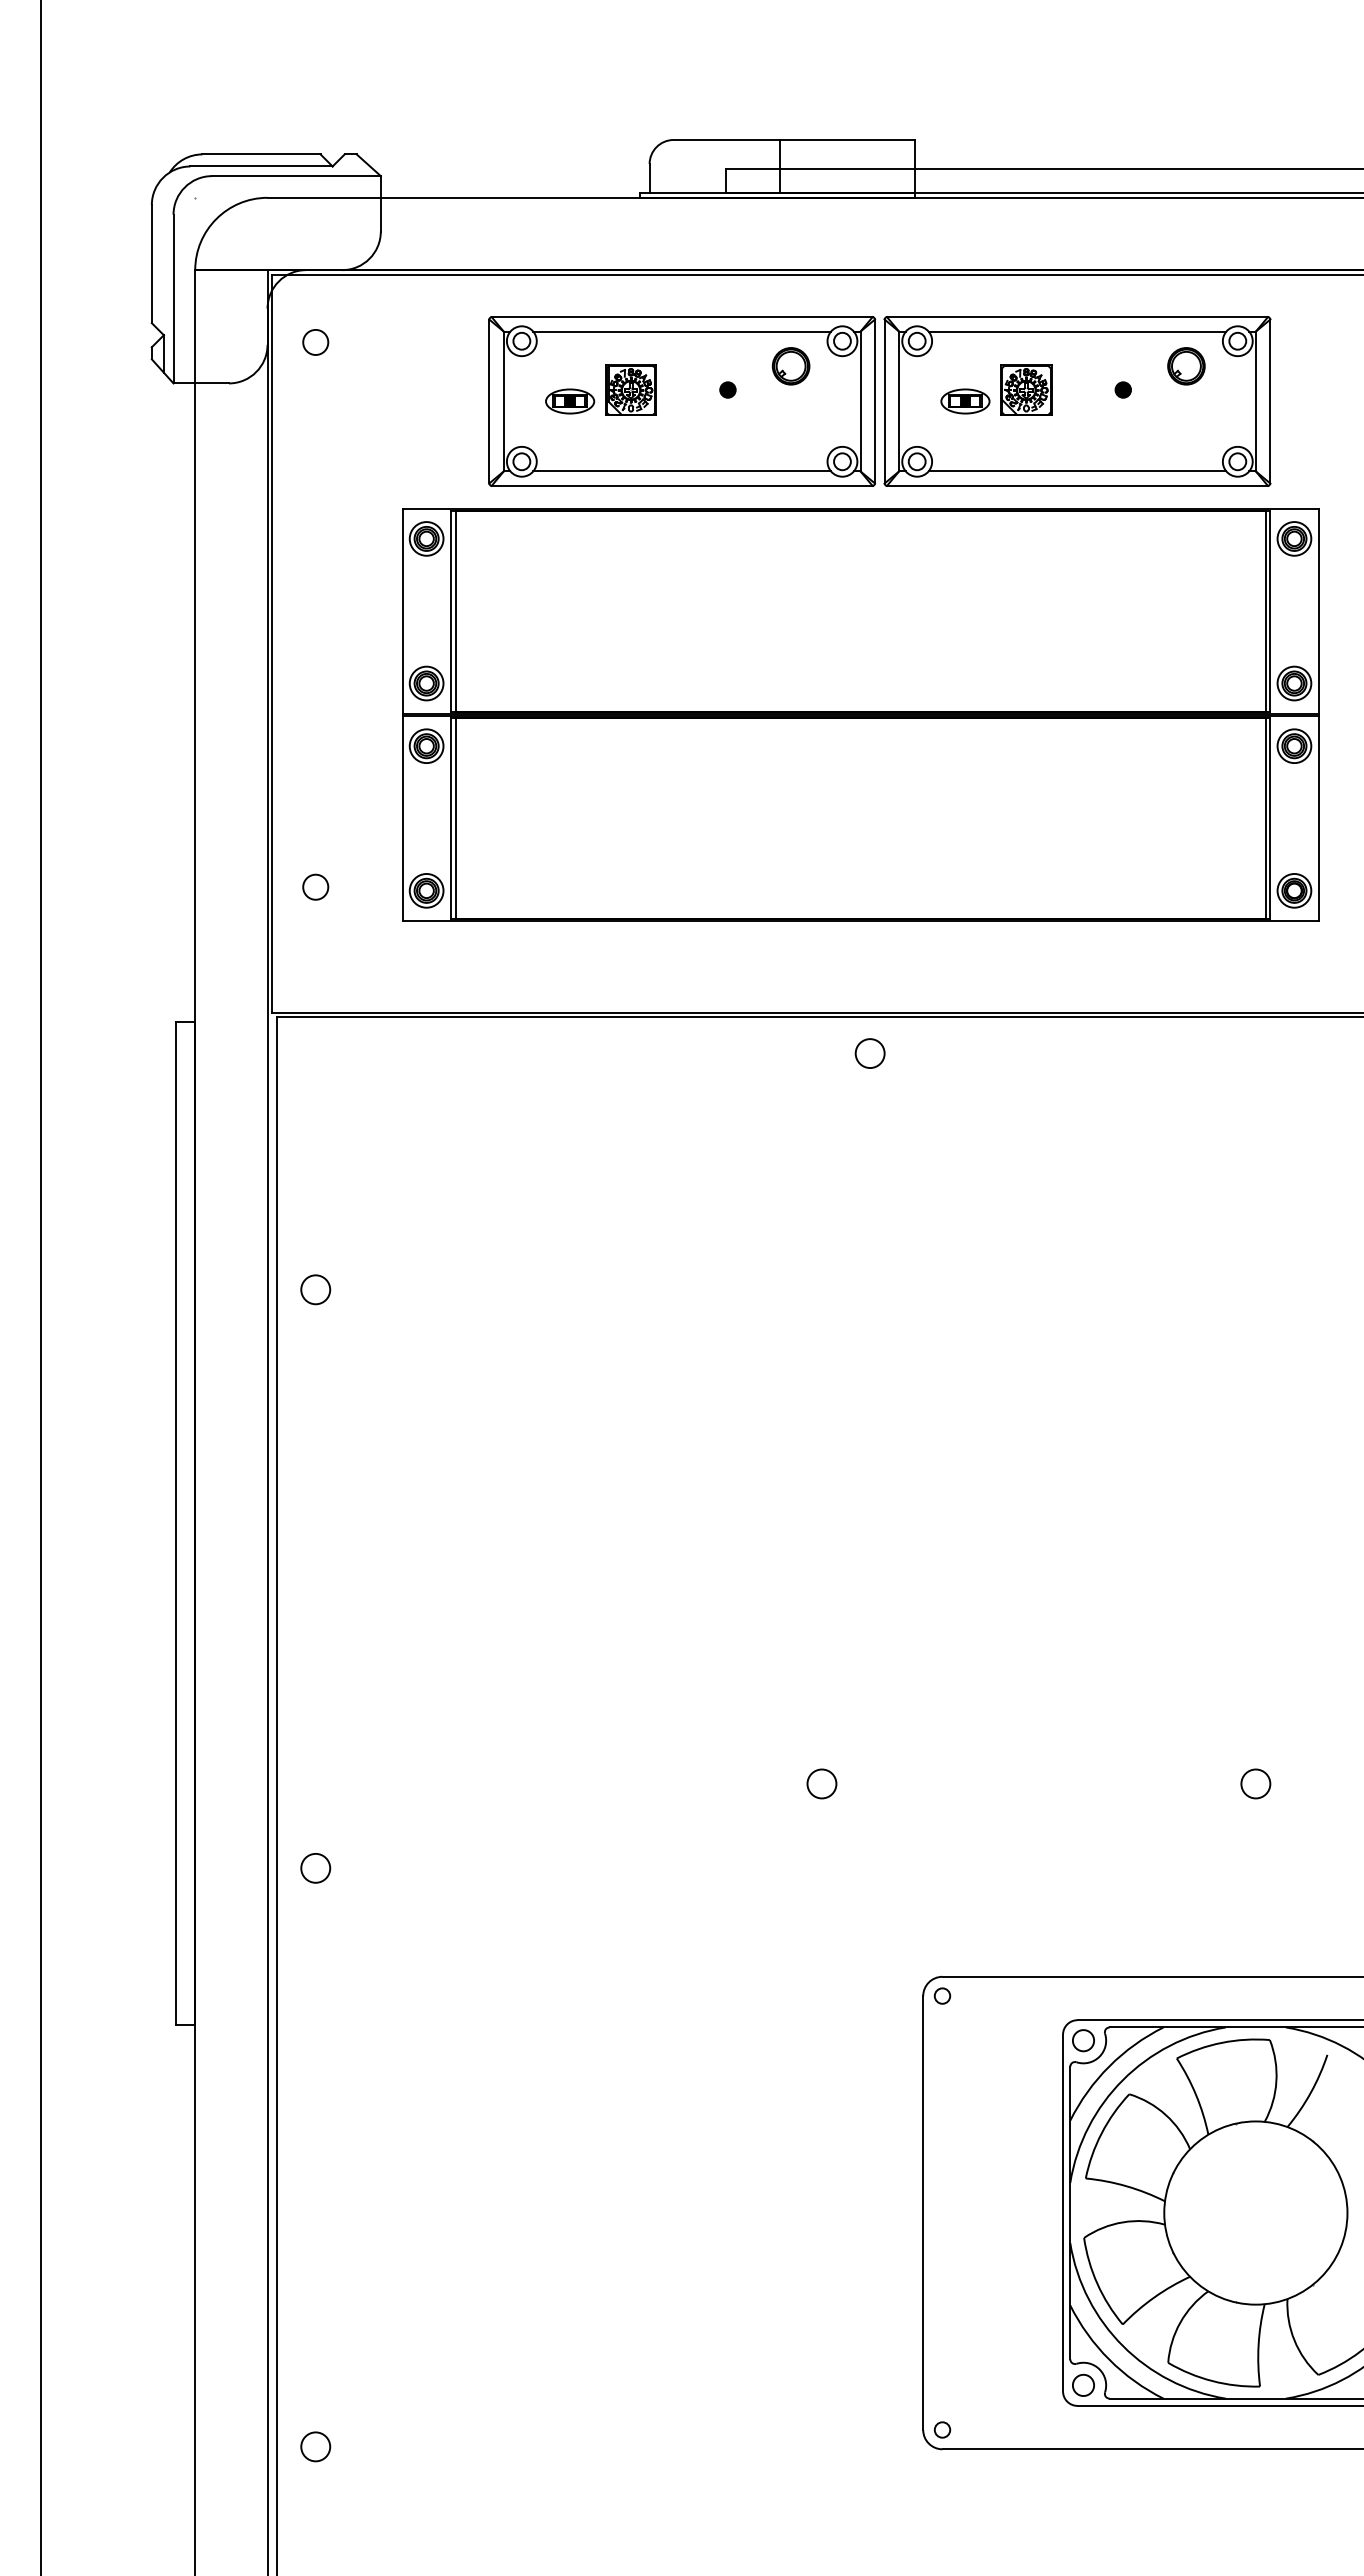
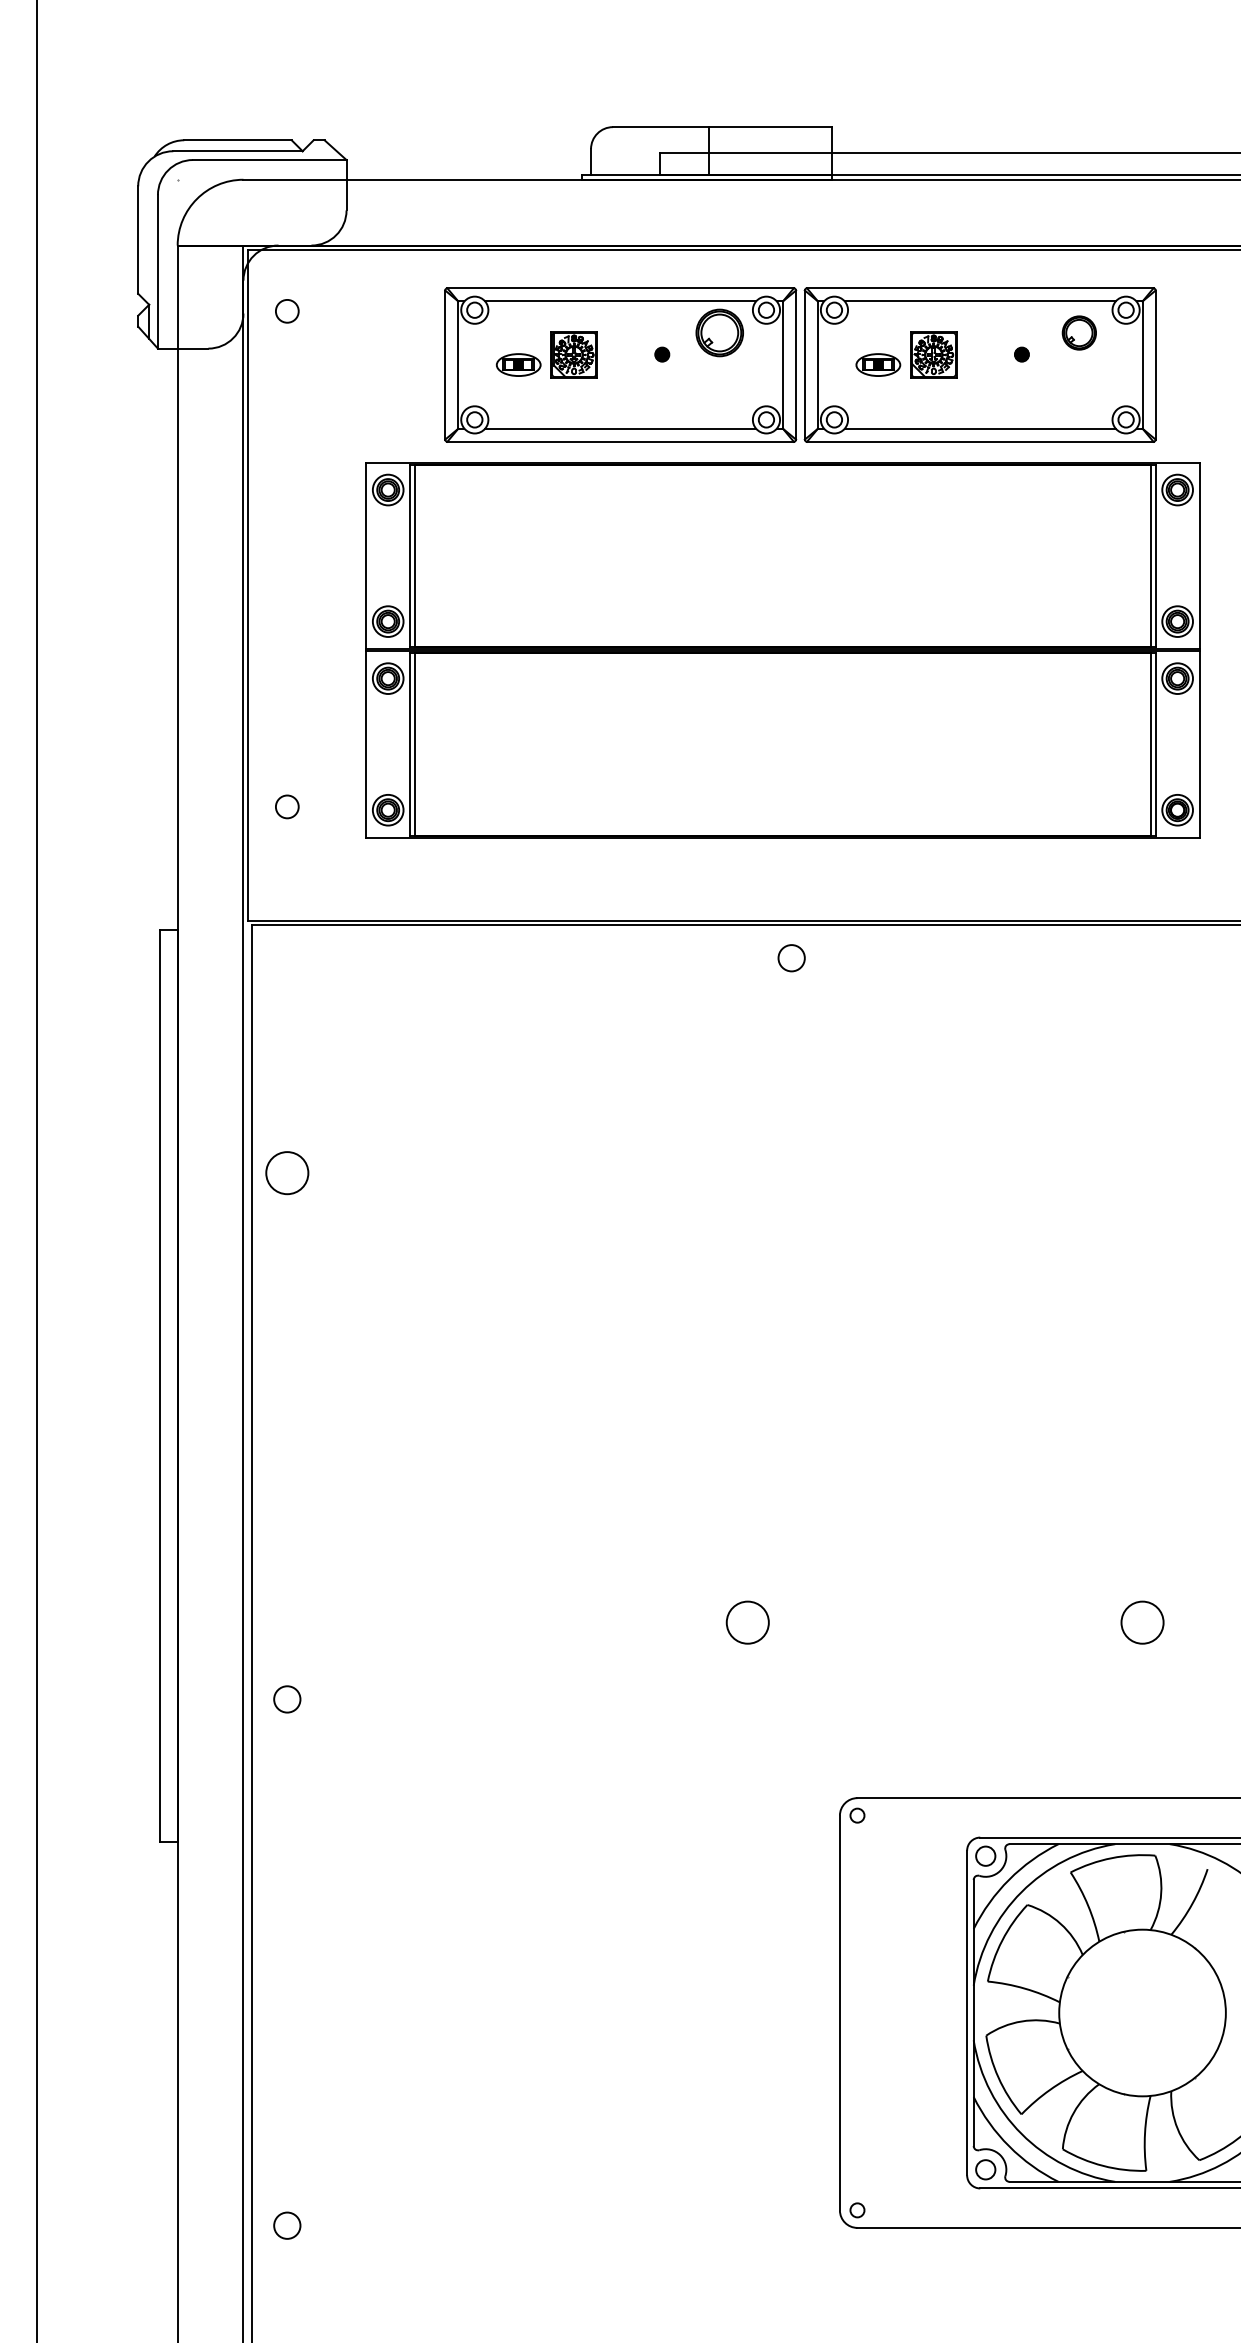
part: (790, 366) -> (719, 333), size x1.4
circle: (315, 1289) -> (287, 1172), size x1.6
circle: (821, 1783) -> (747, 1622), size x1.6
circle: (1255, 1783) -> (1142, 1622), size x1.6

